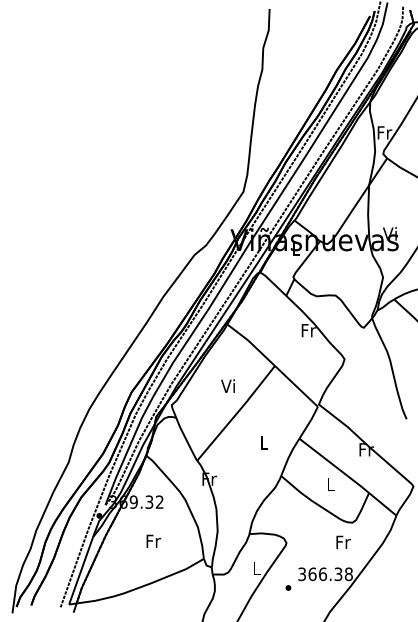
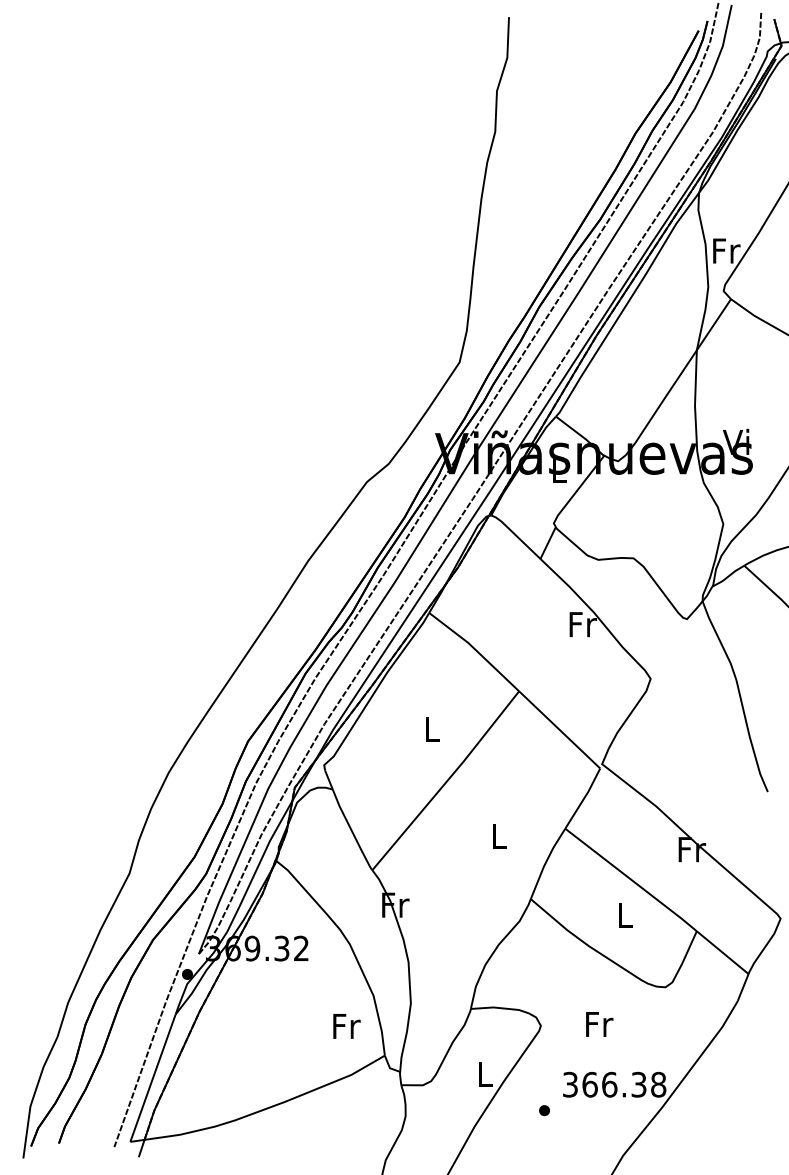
text: (227, 385) -> (429, 728), Vi -> L
text: (153, 540) -> (346, 1024), moved
text: (343, 541) -> (599, 1022), moved

